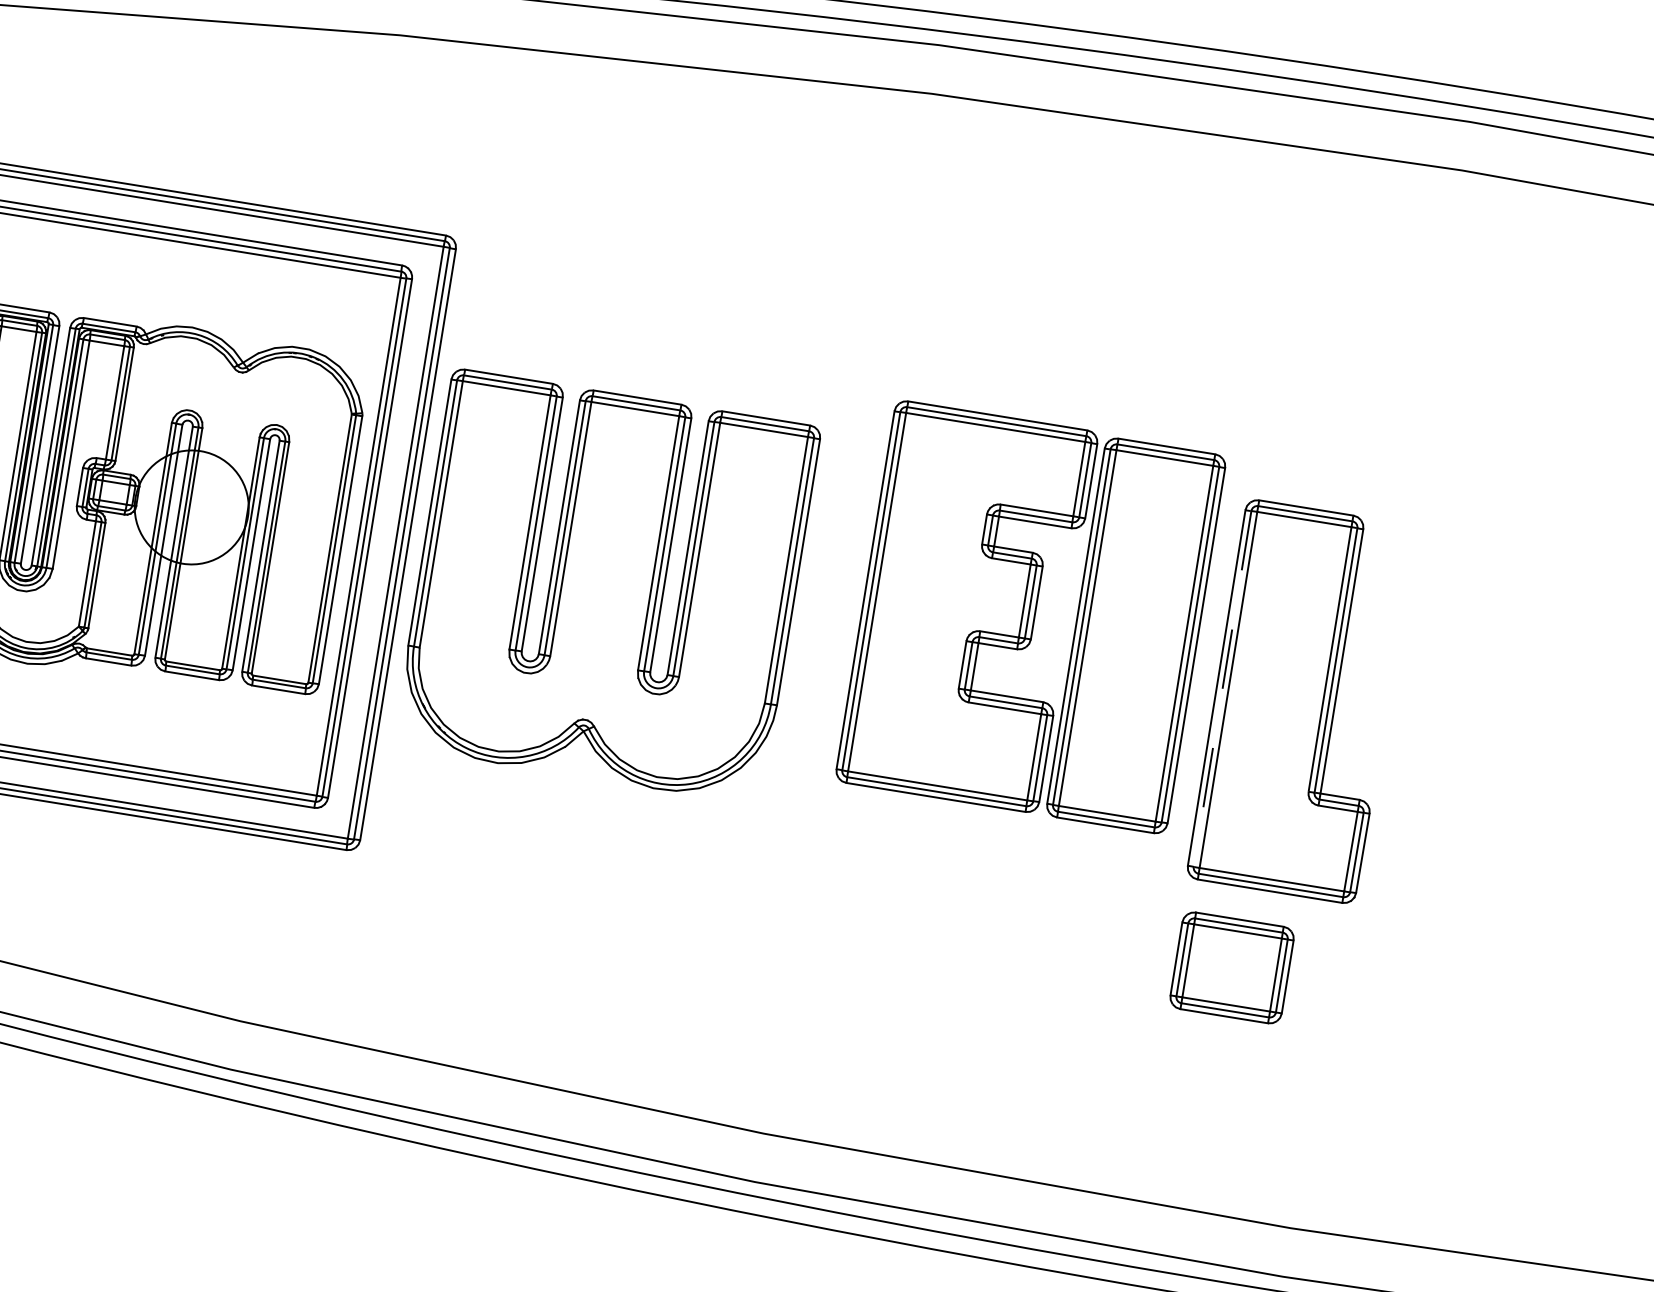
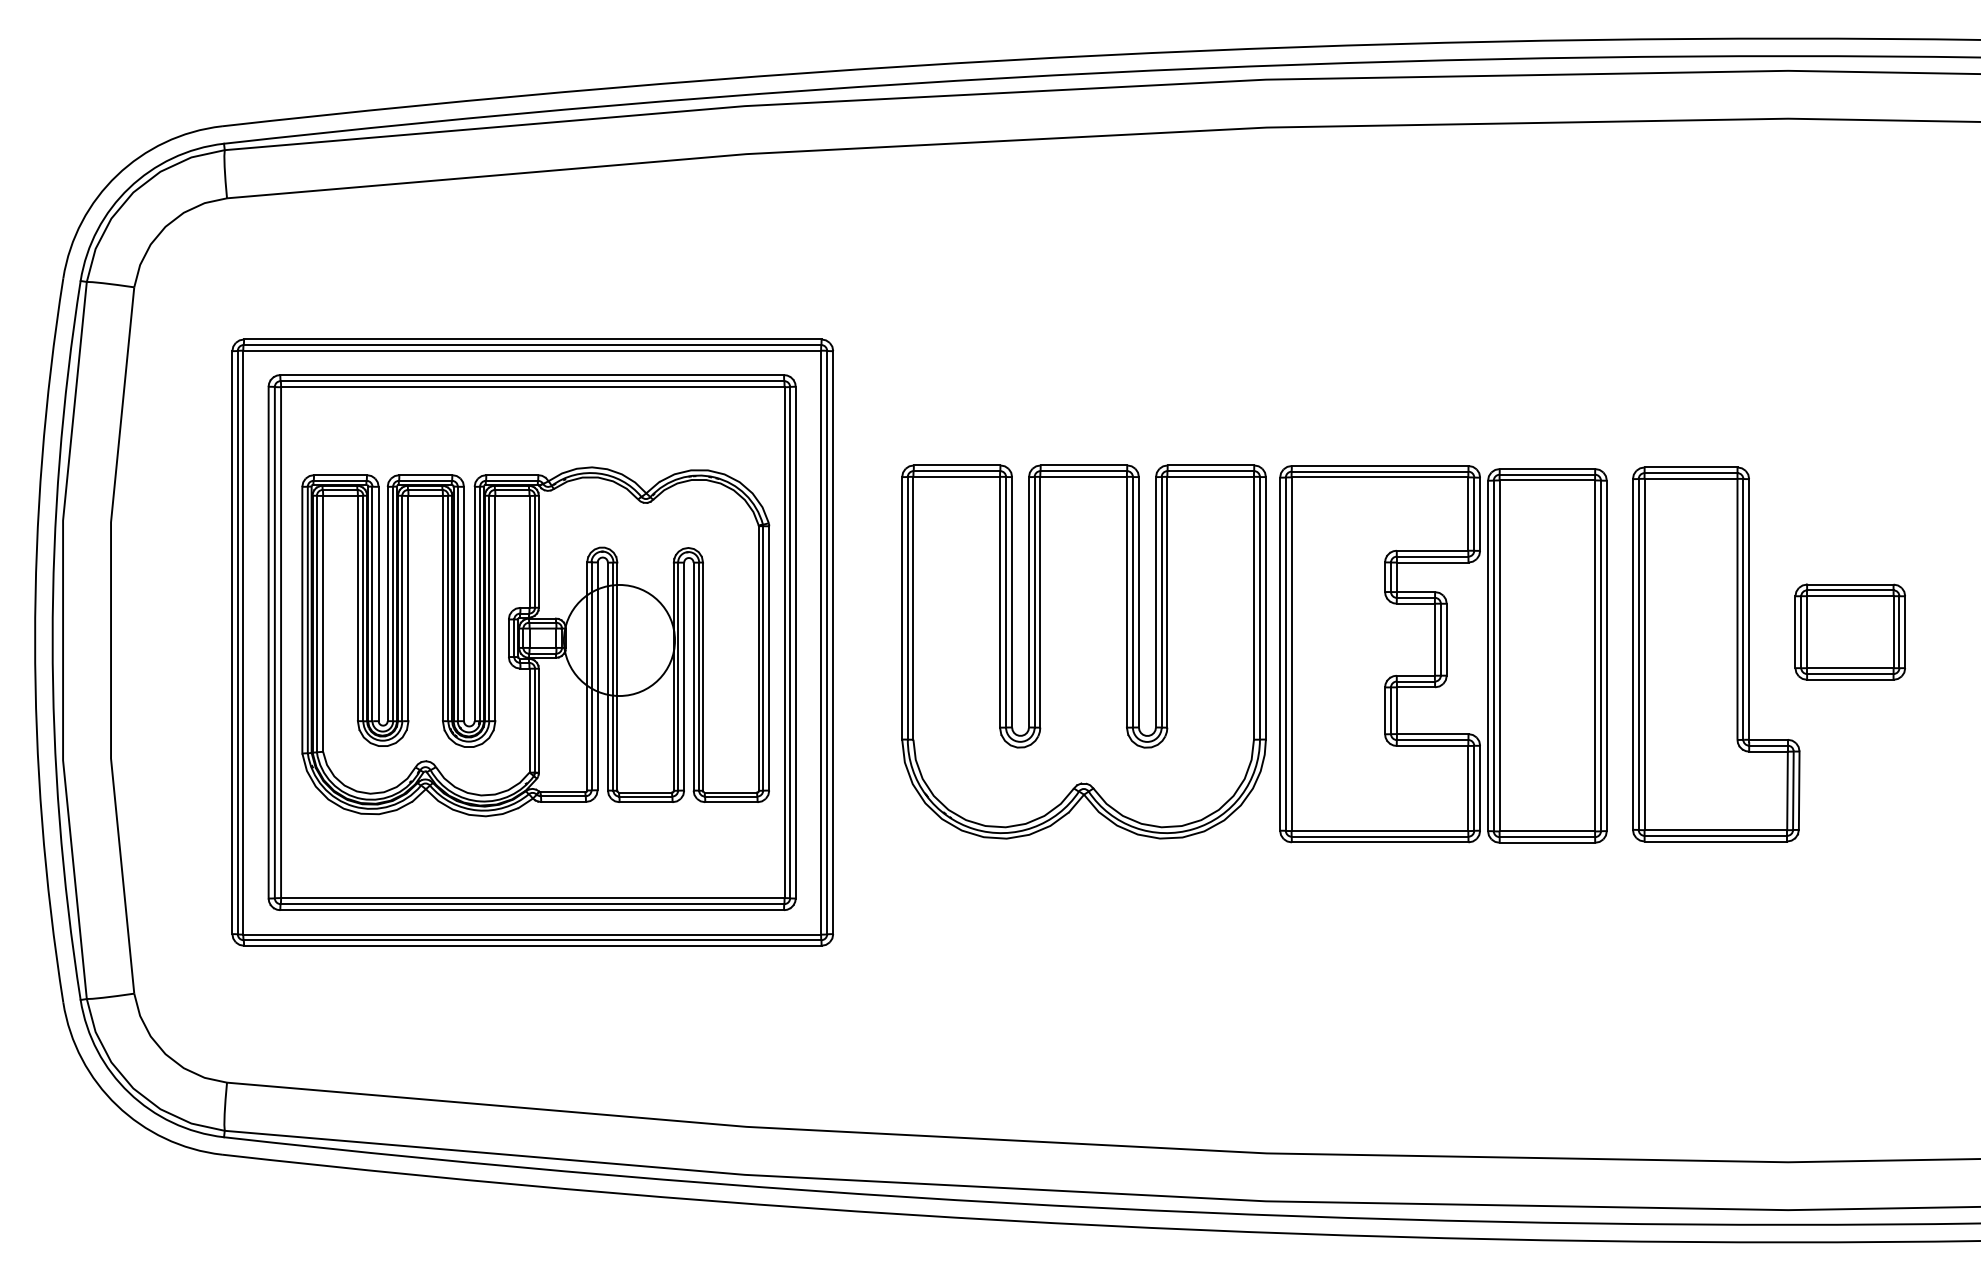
part: (606, 586) -> (1083, 651), moved
part: (1031, 617) -> (1443, 654), moved
line: (1222, 688) -> (1638, 654), dashed -> solid
part: (1231, 967) -> (1849, 631), moved

